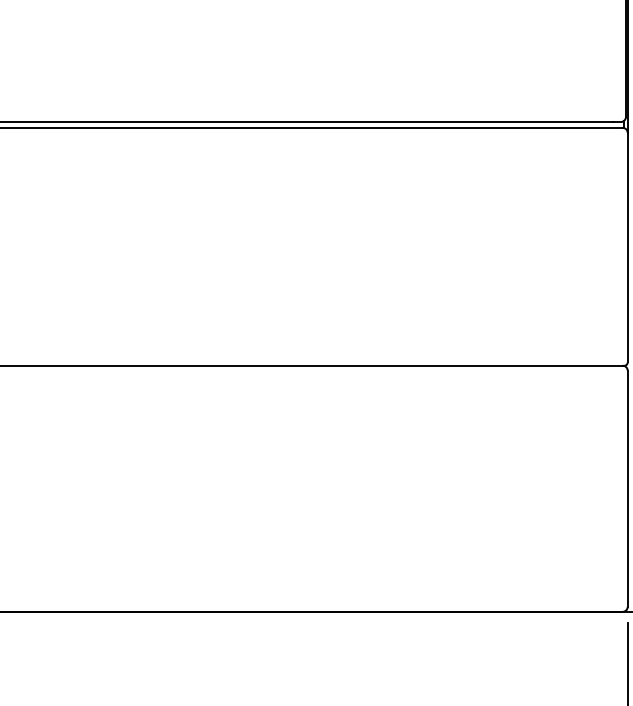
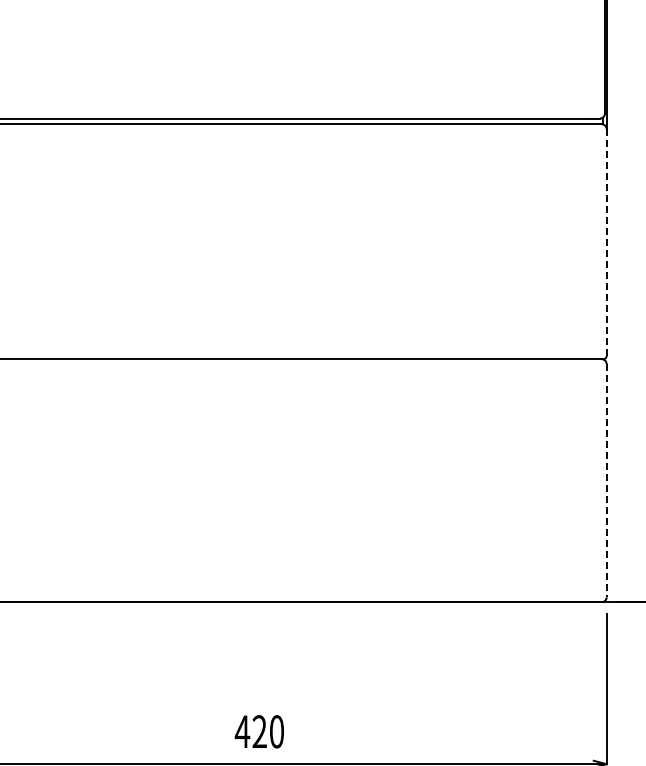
line: (627, 248) -> (606, 243), solid -> dashed
line: (627, 488) -> (606, 480), solid -> dashed

